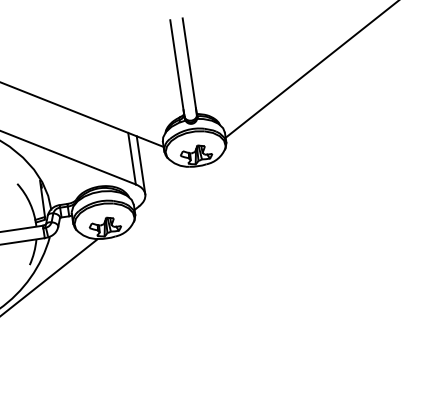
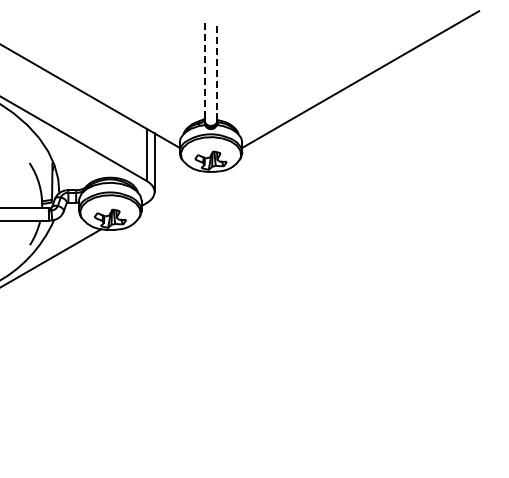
line: (190, 66) -> (217, 72), solid -> dashed
line: (177, 68) -> (204, 72), solid -> dashed

